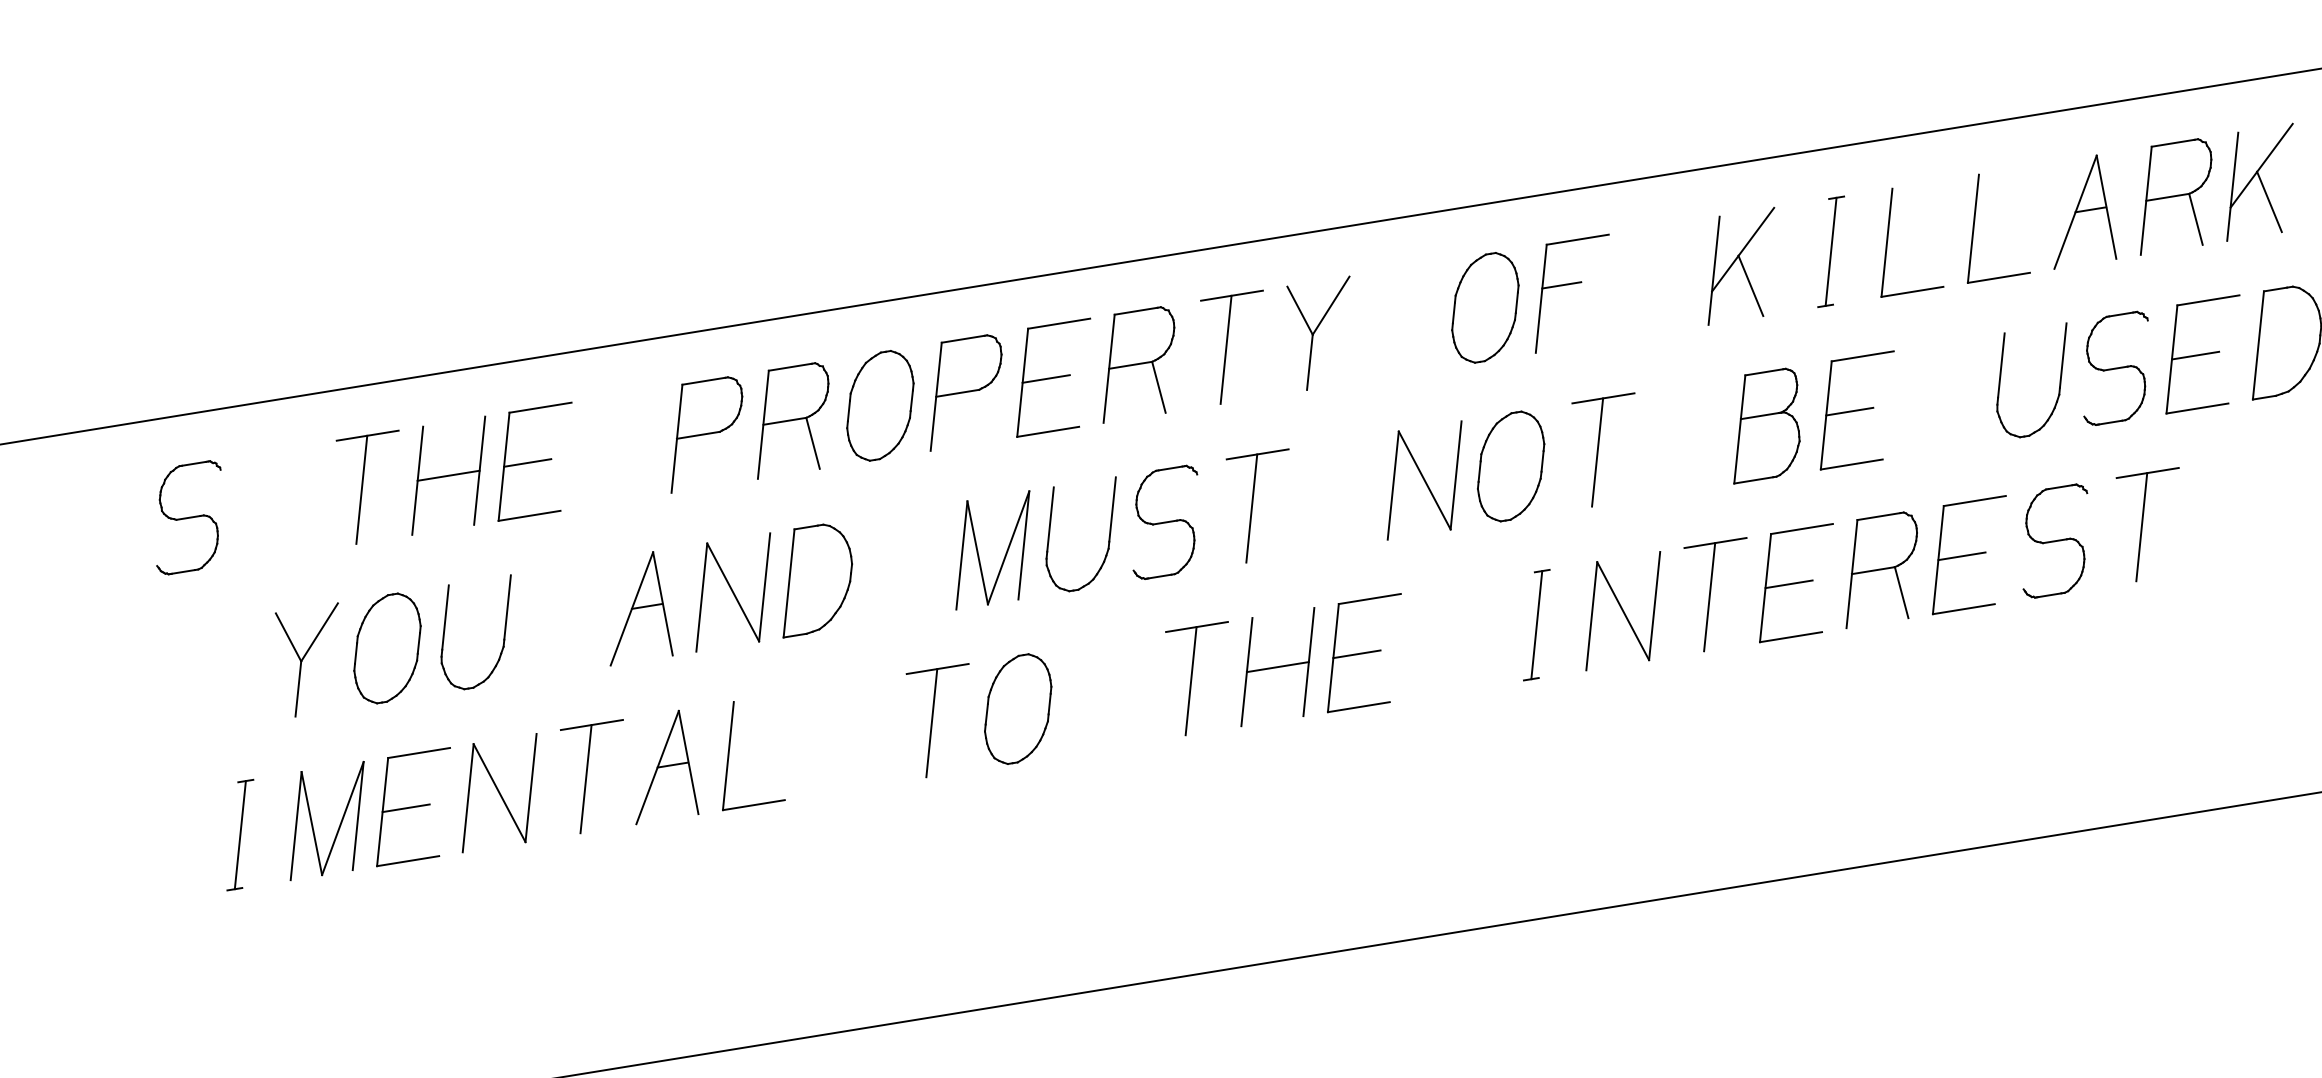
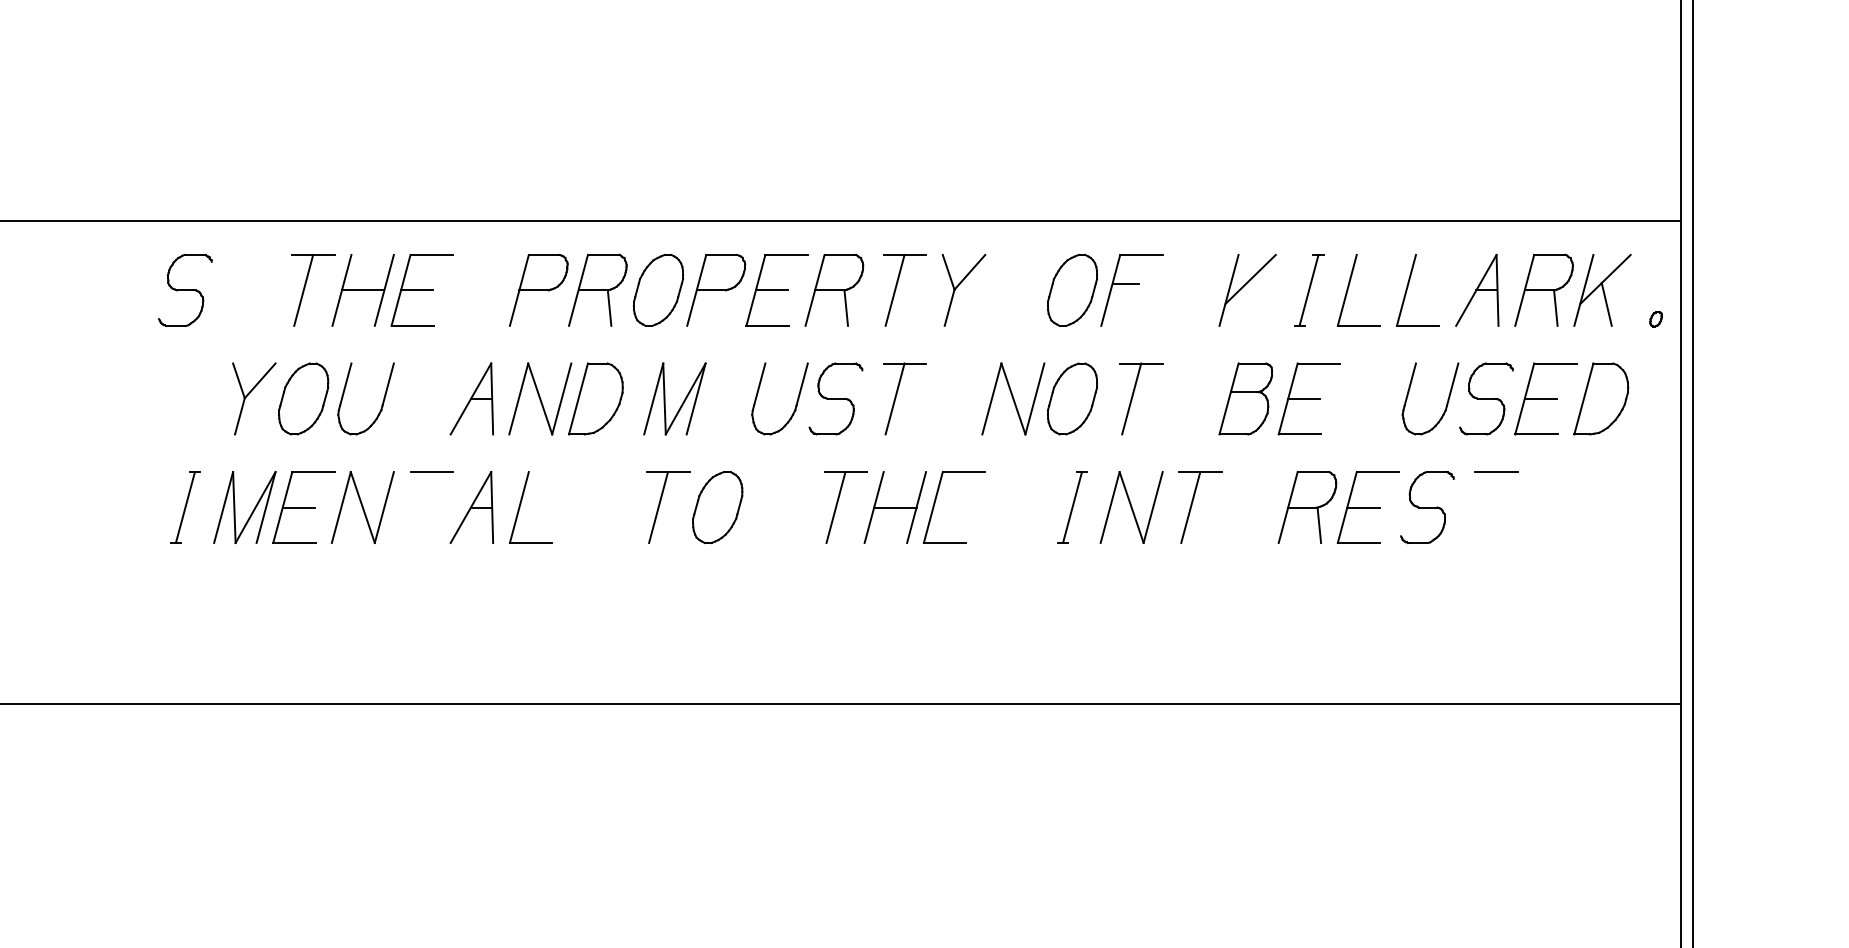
line: (1750, 284) -> (1251, 303), removed
line: (2141, 527) -> (1486, 507), removed
part: (1004, 553) -> (682, 402), moved
part: (1795, 583) -> (1249, 507), removed
line: (1356, 654) -> (949, 507), removed
line: (585, 779) -> (421, 507), removed

